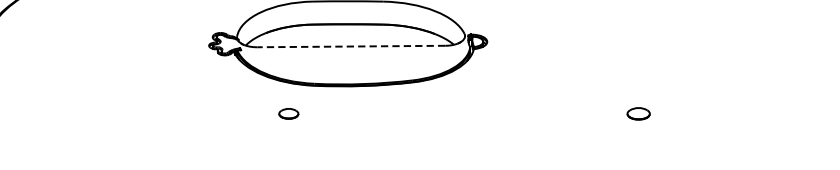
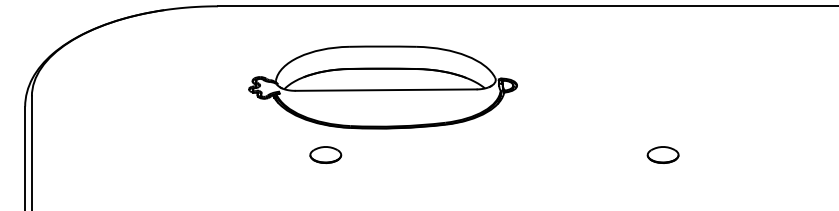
line: (350, 46) -> (385, 90), dashed -> solid
part: (288, 113) -> (325, 154), size x1.67
part: (638, 113) -> (662, 154), size x1.43

